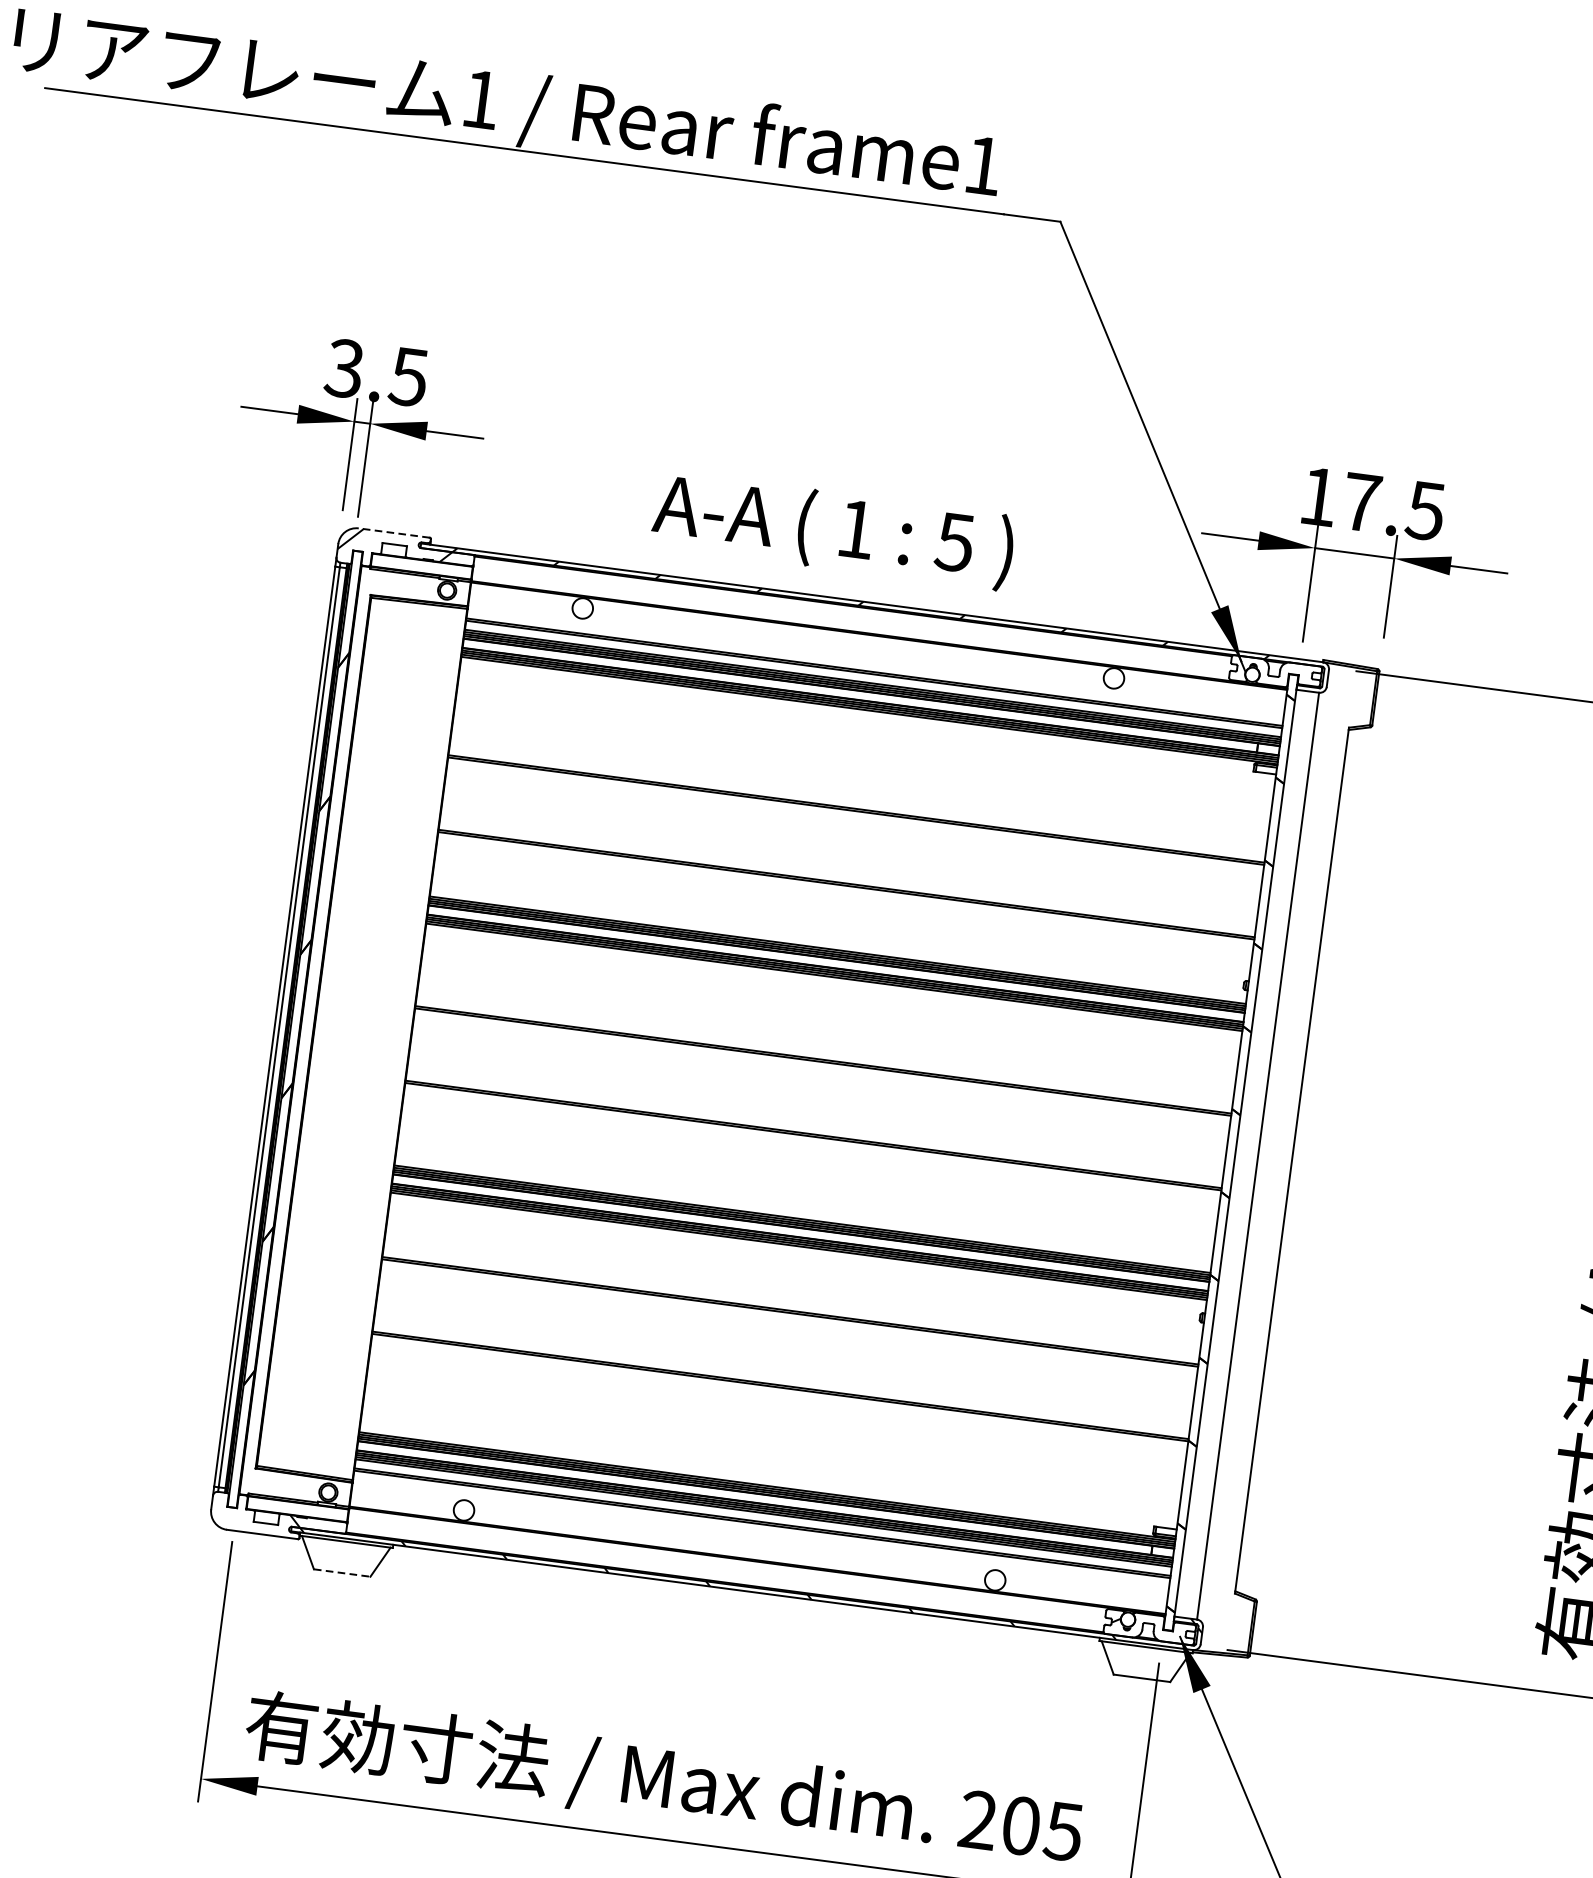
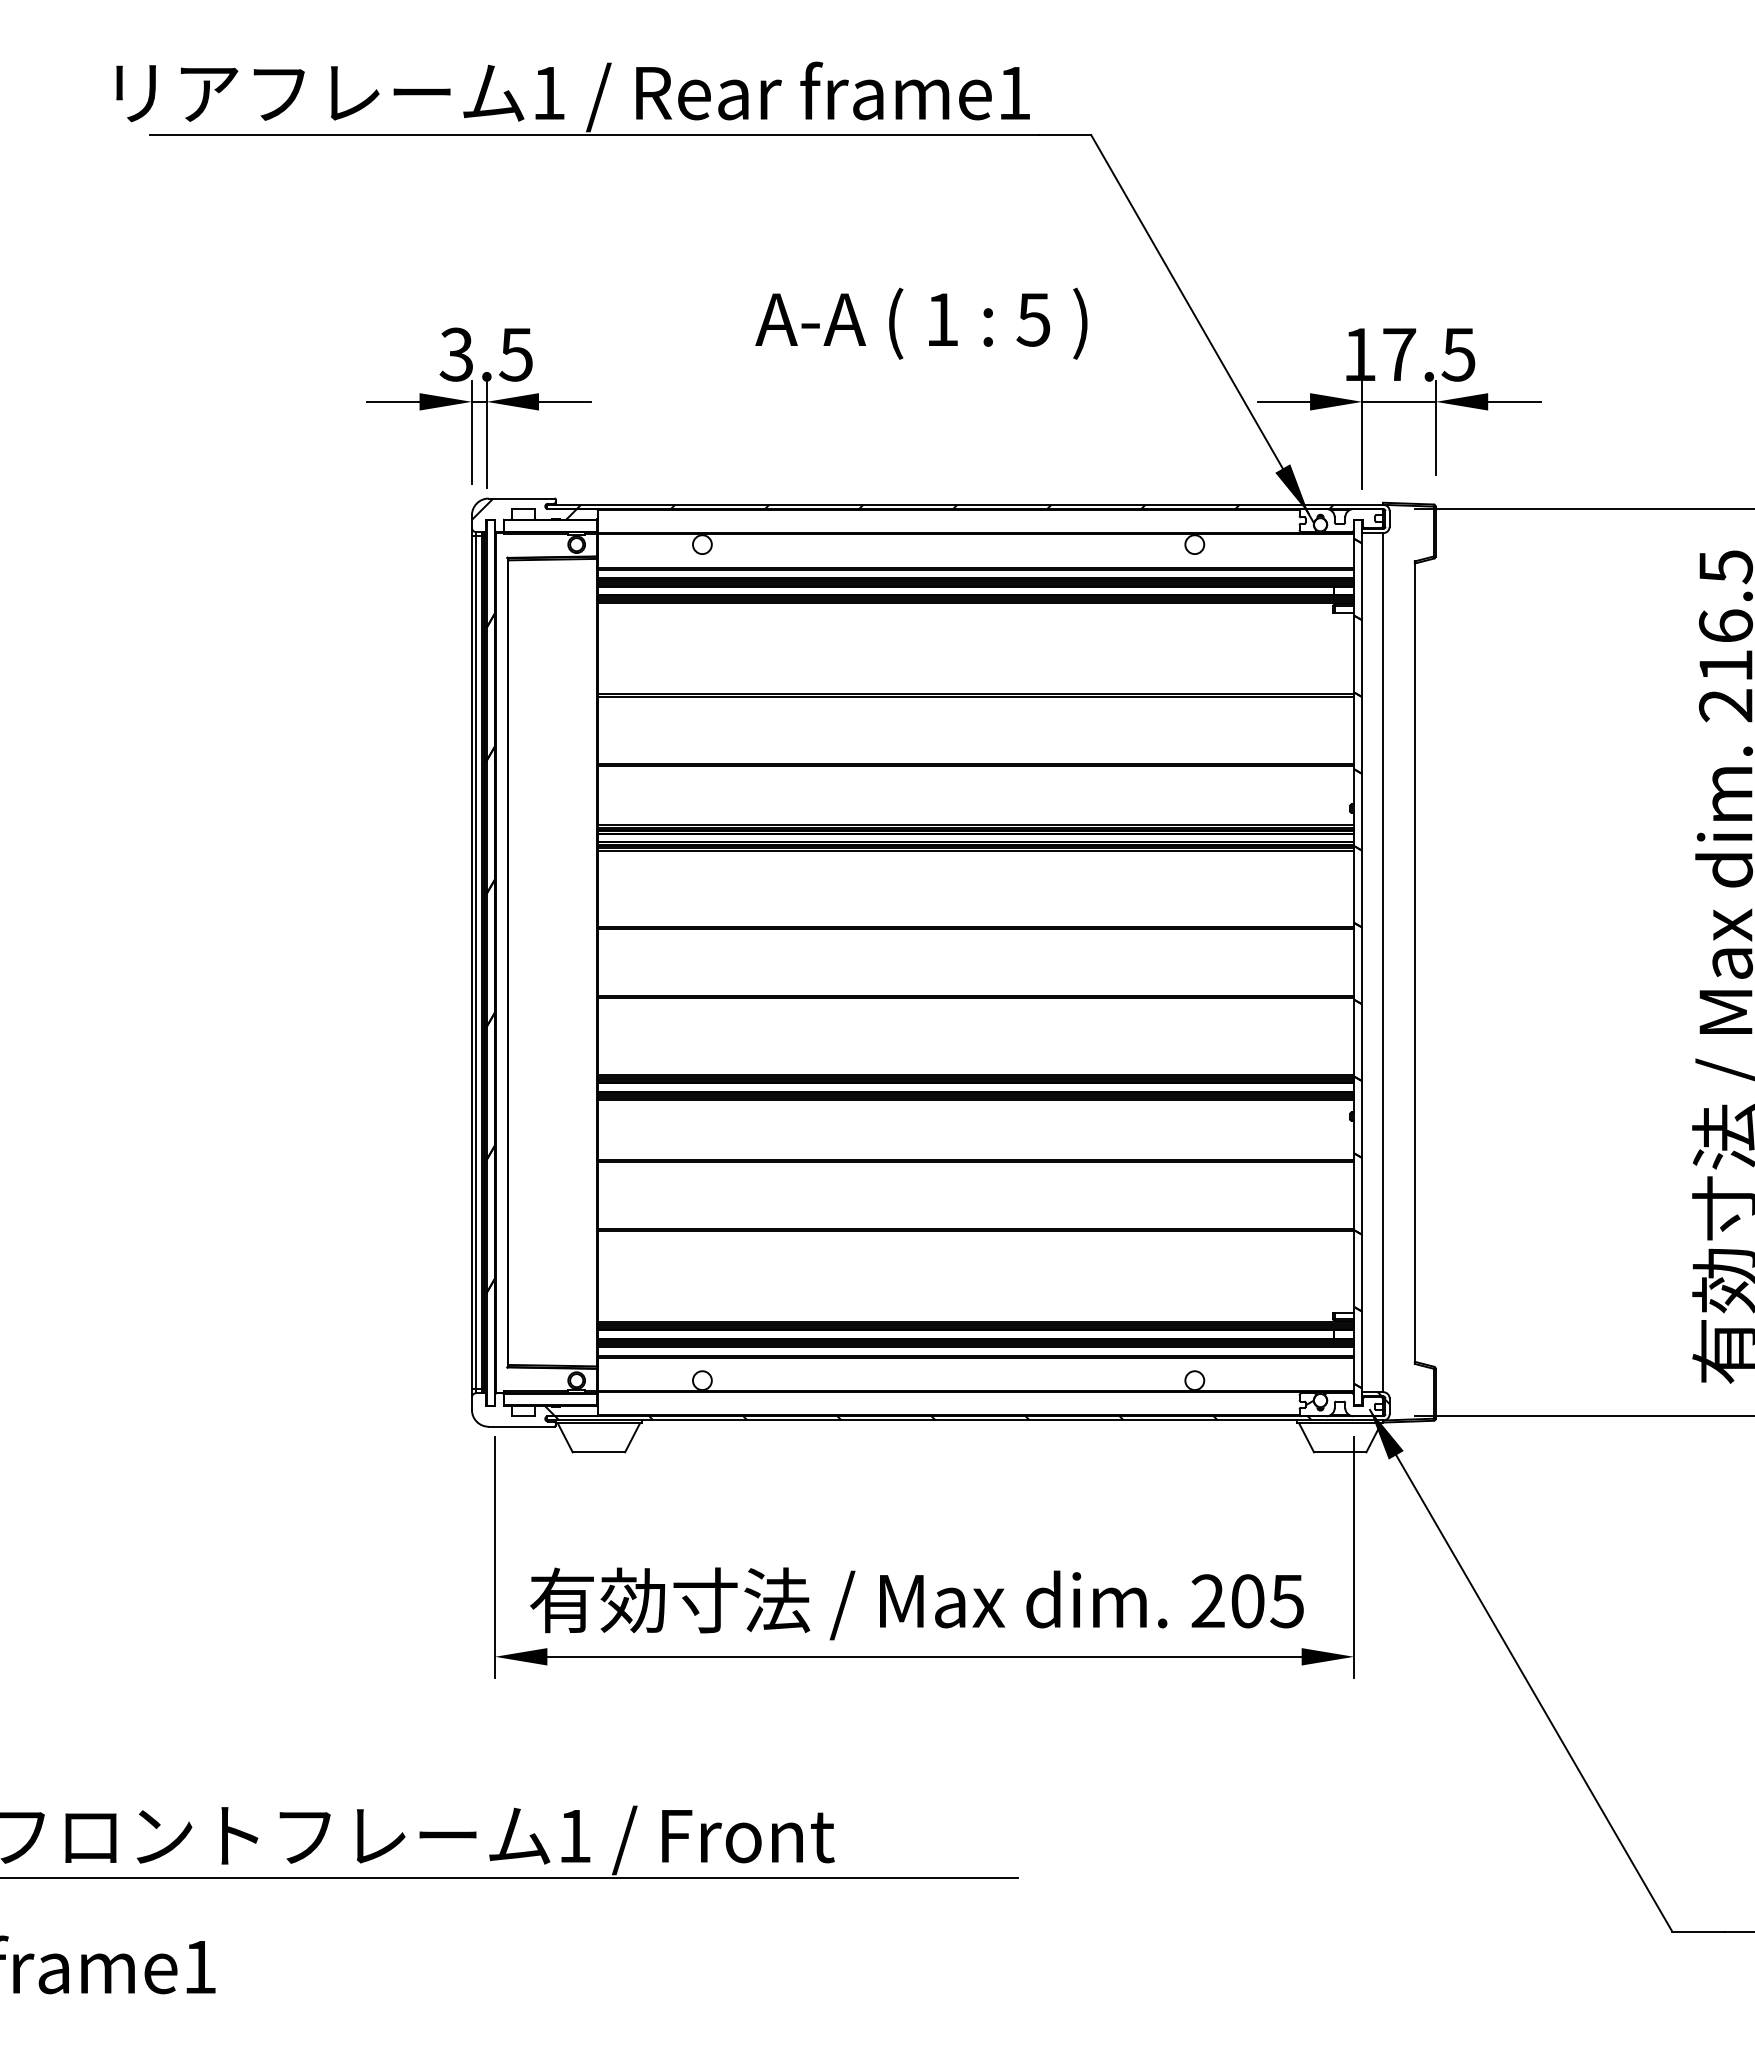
text: (833, 530) -> (921, 323), moved
line: (394, 532) -> (521, 498), dashed -> solid
line: (342, 1573) -> (599, 1452), dashed -> solid

